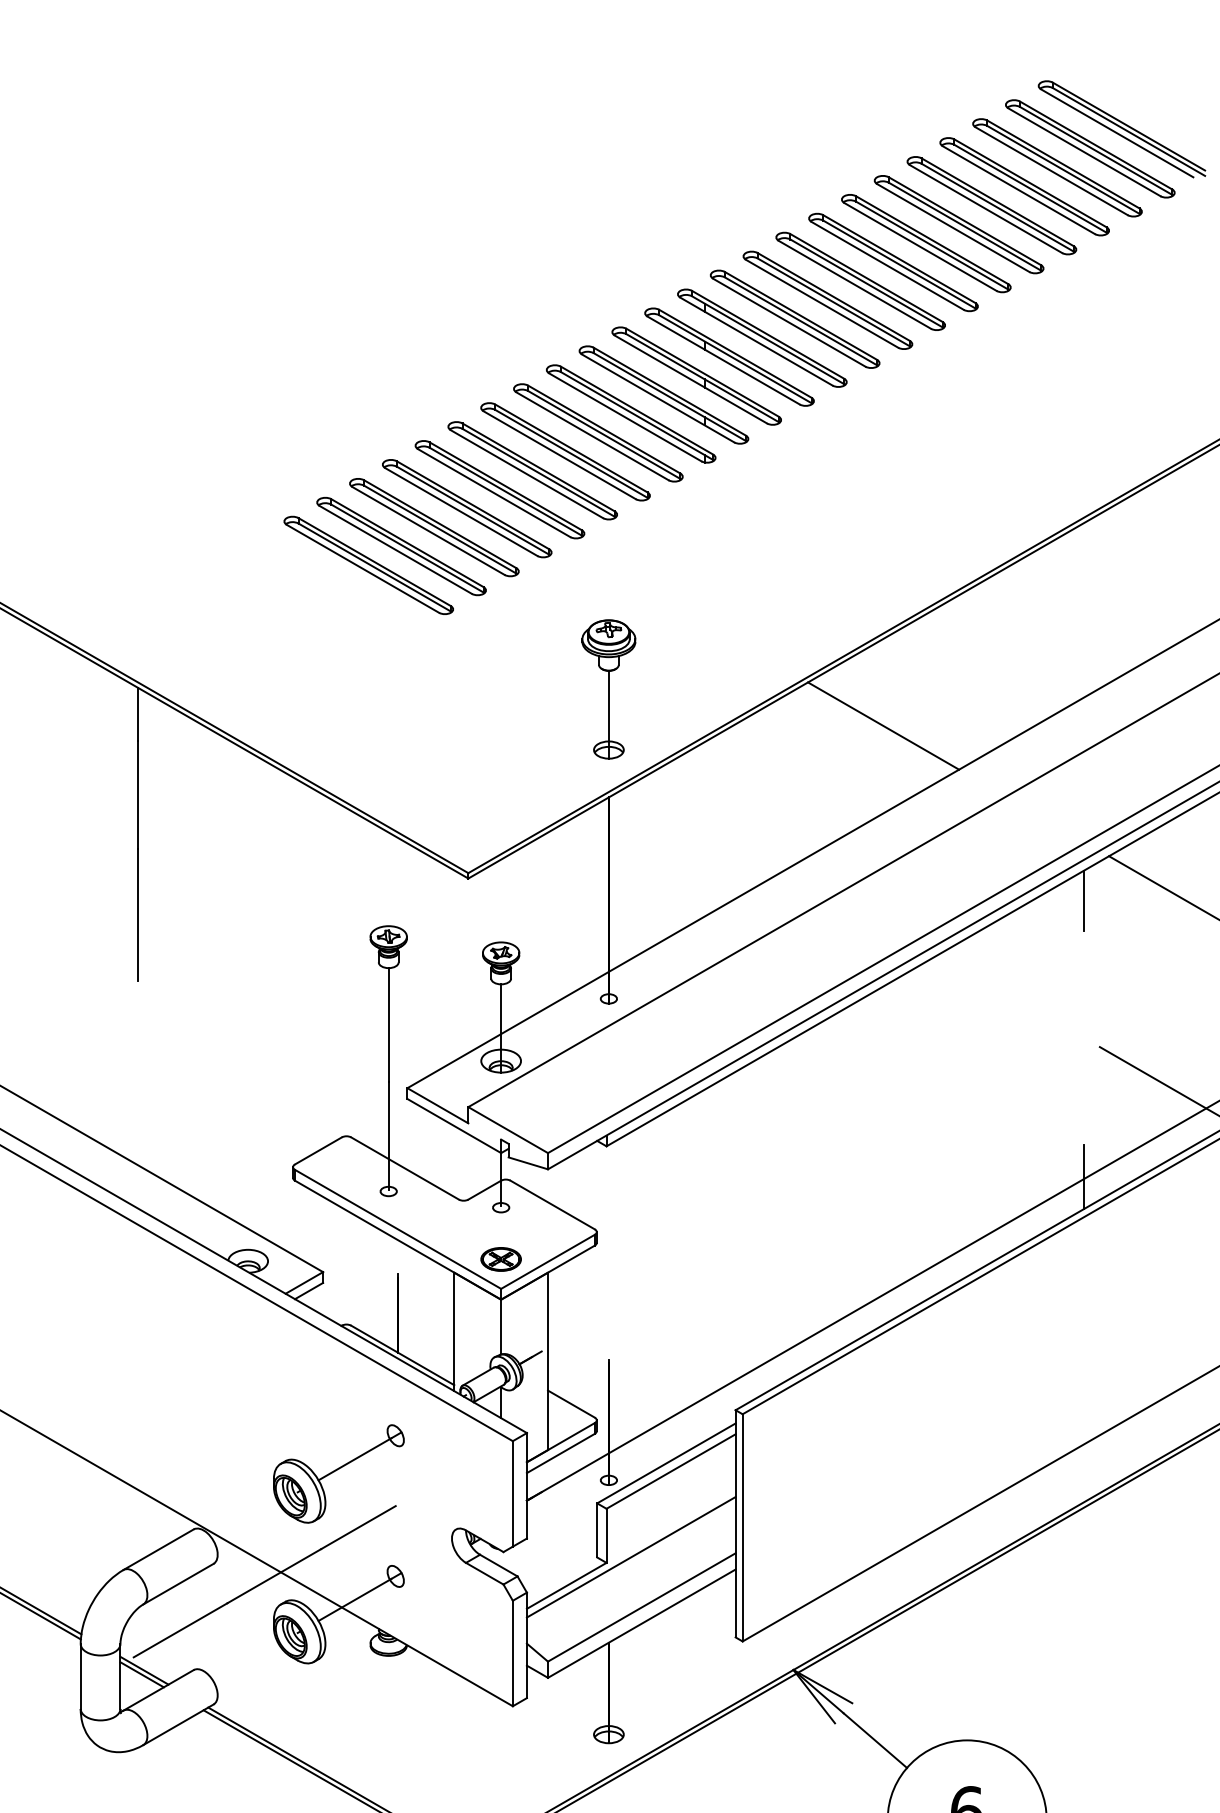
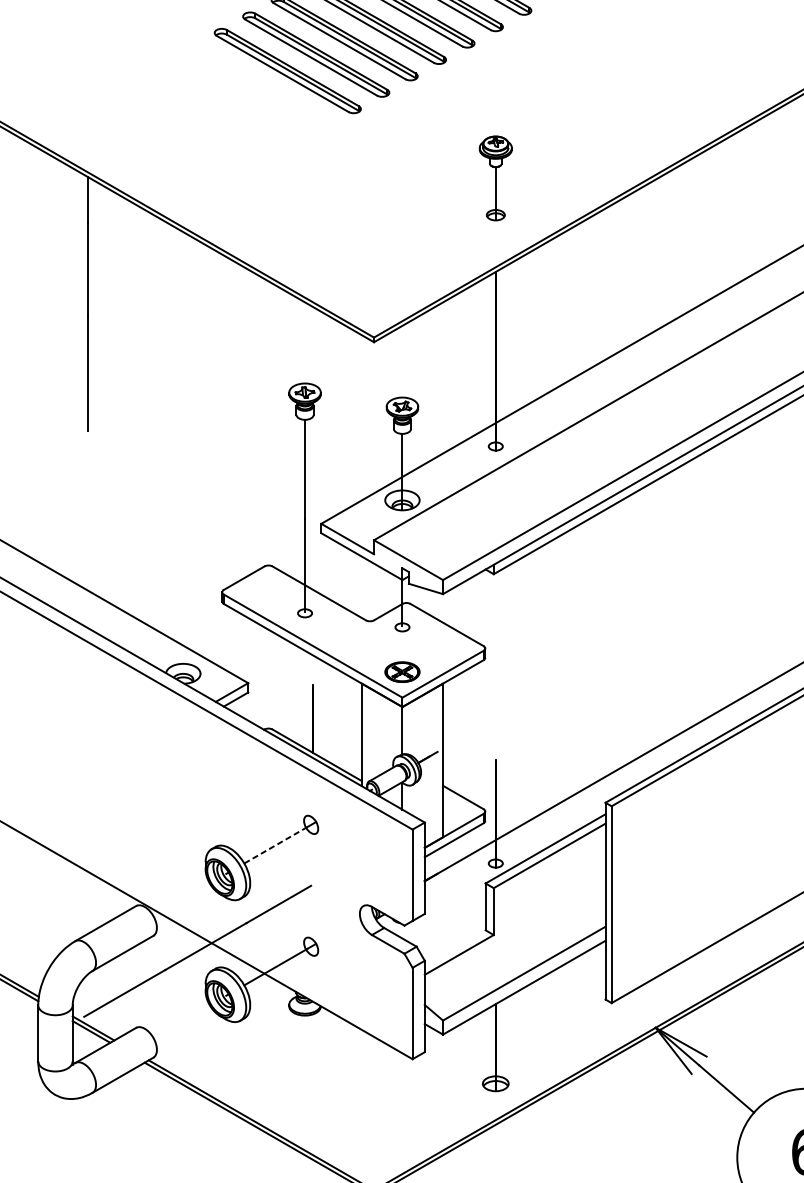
part: (608, 689) -> (495, 178), size x0.7
line: (883, 725) -> (733, 209), removed
line: (354, 1459) -> (275, 845), solid -> dashed
line: (630, 1557) -> (514, 930), removed

